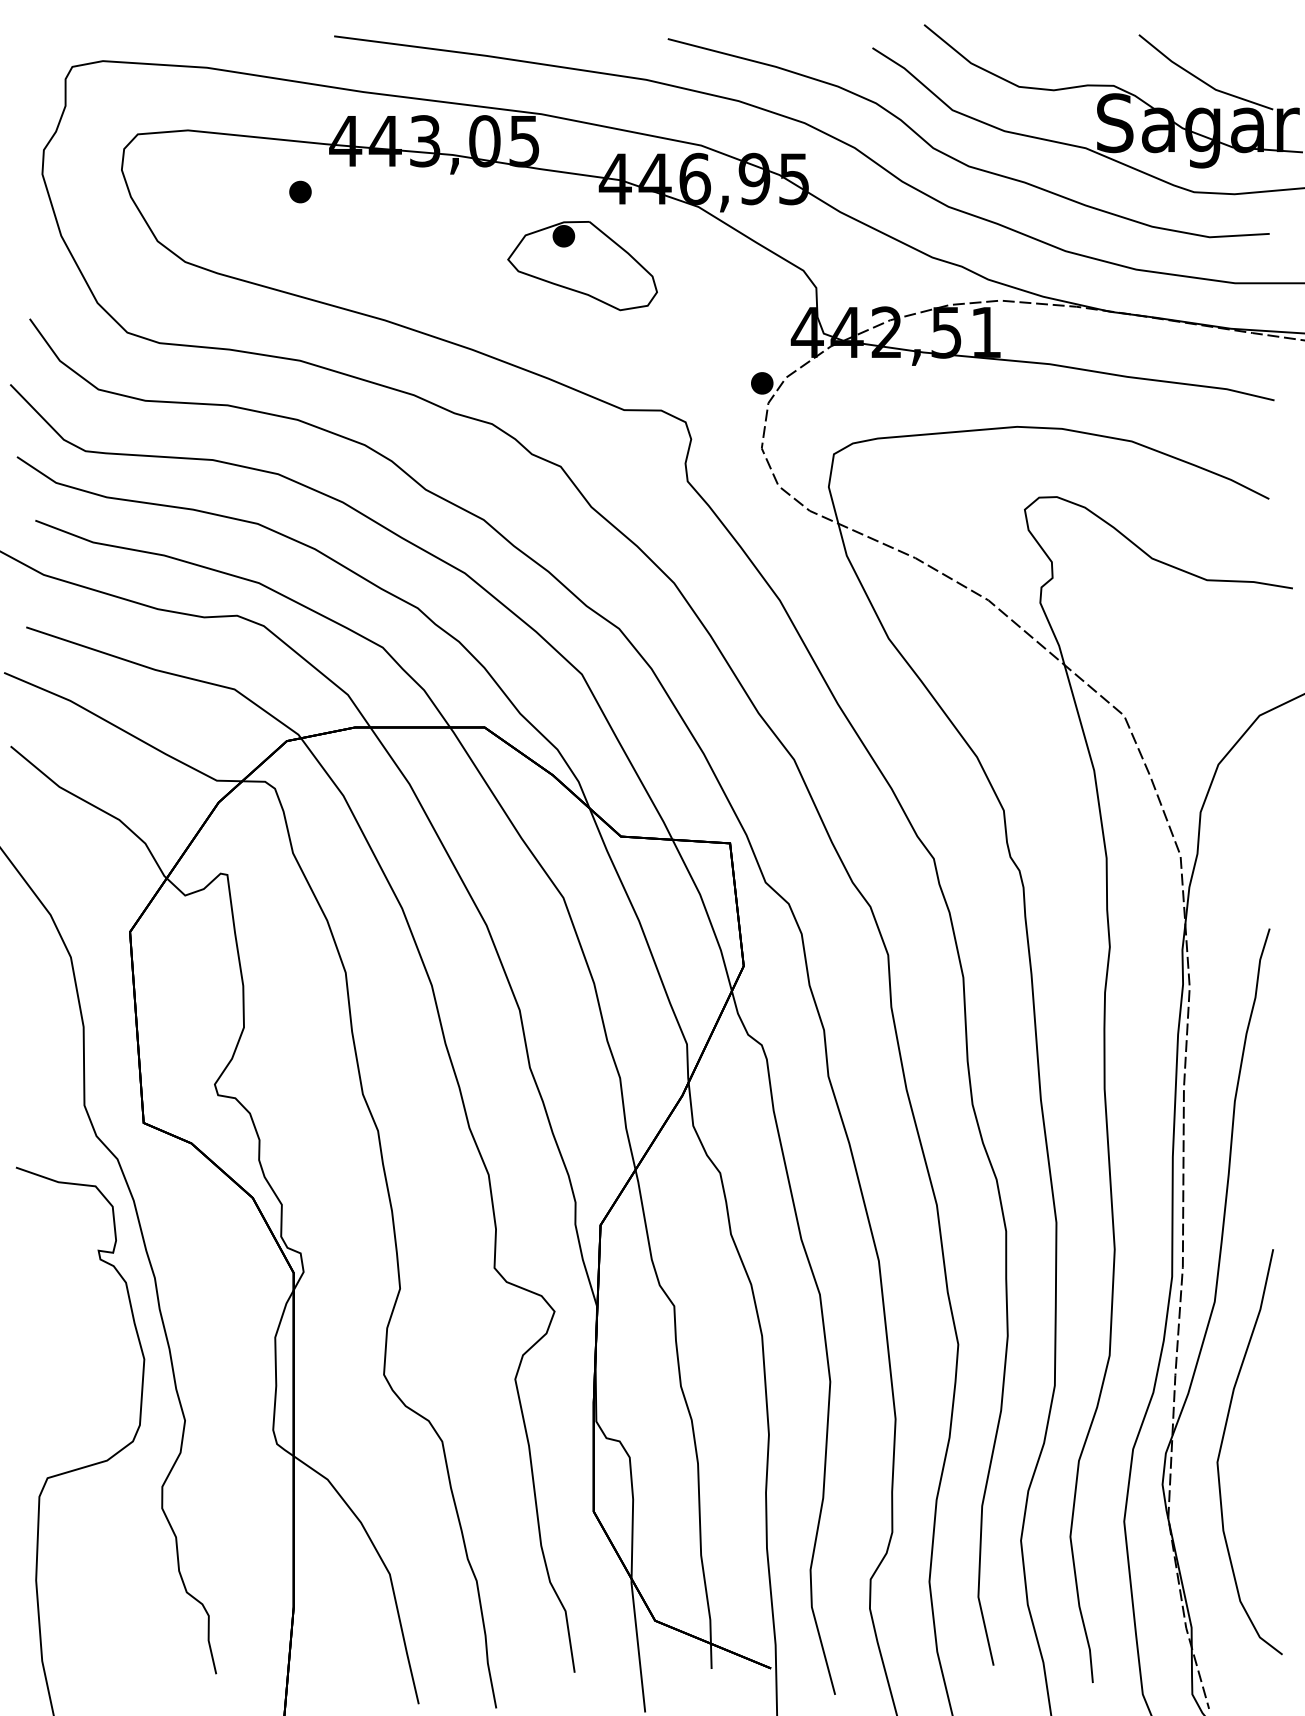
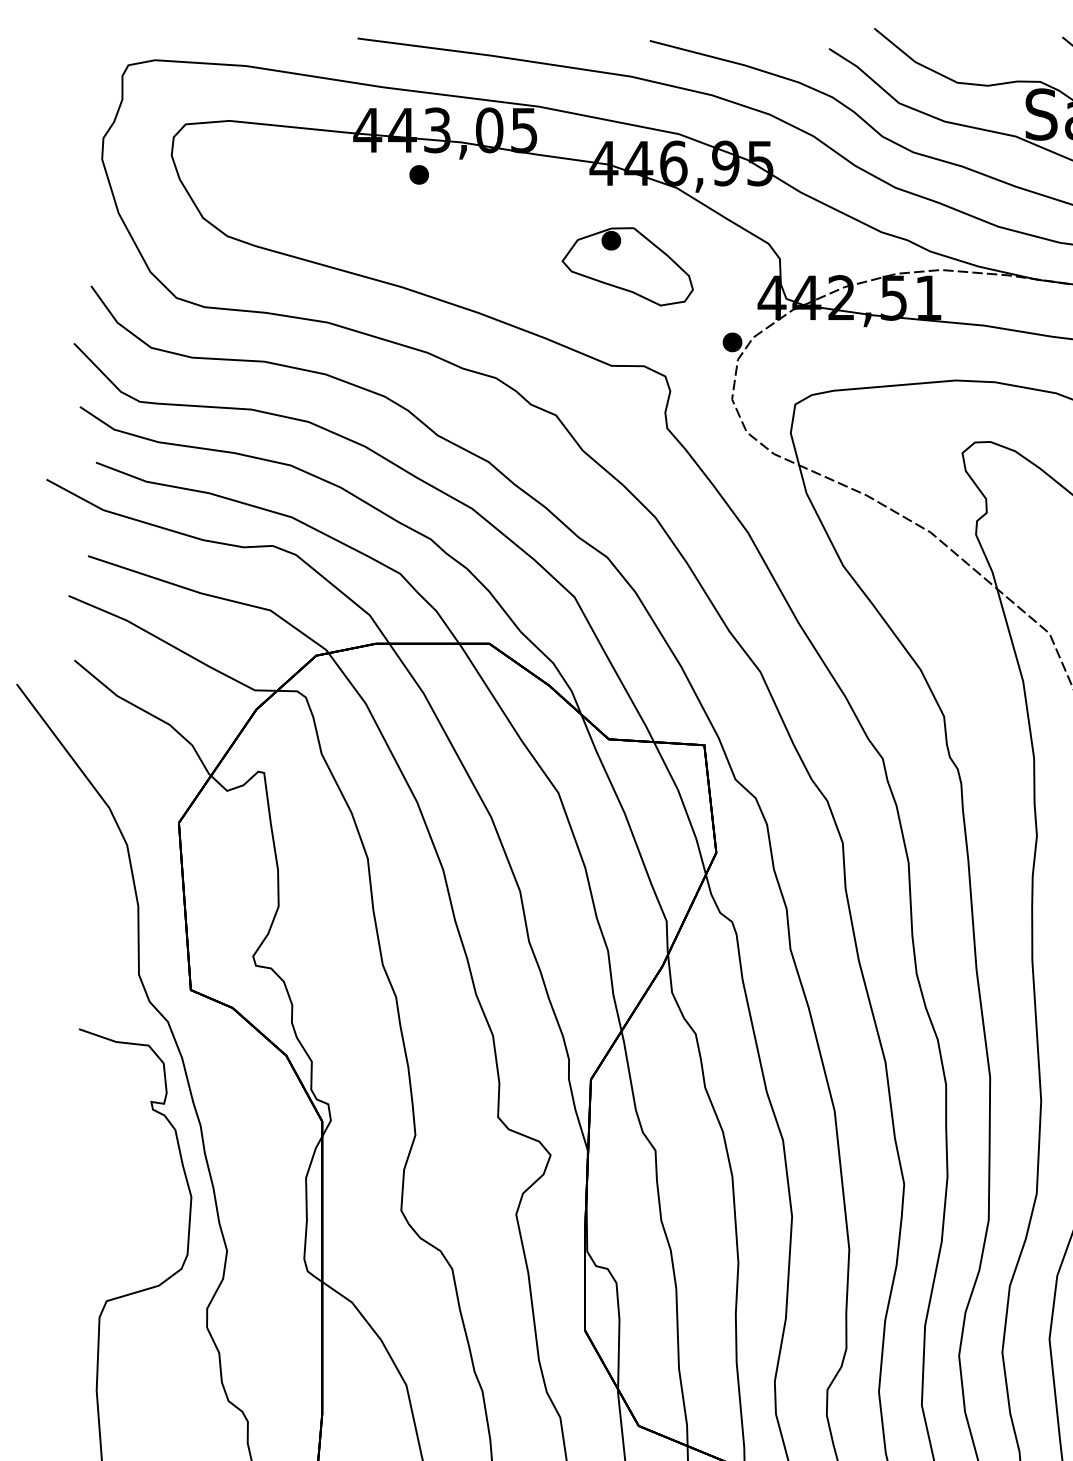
part: (300, 191) -> (419, 174), moved
part: (582, 266) -> (627, 267), moved

